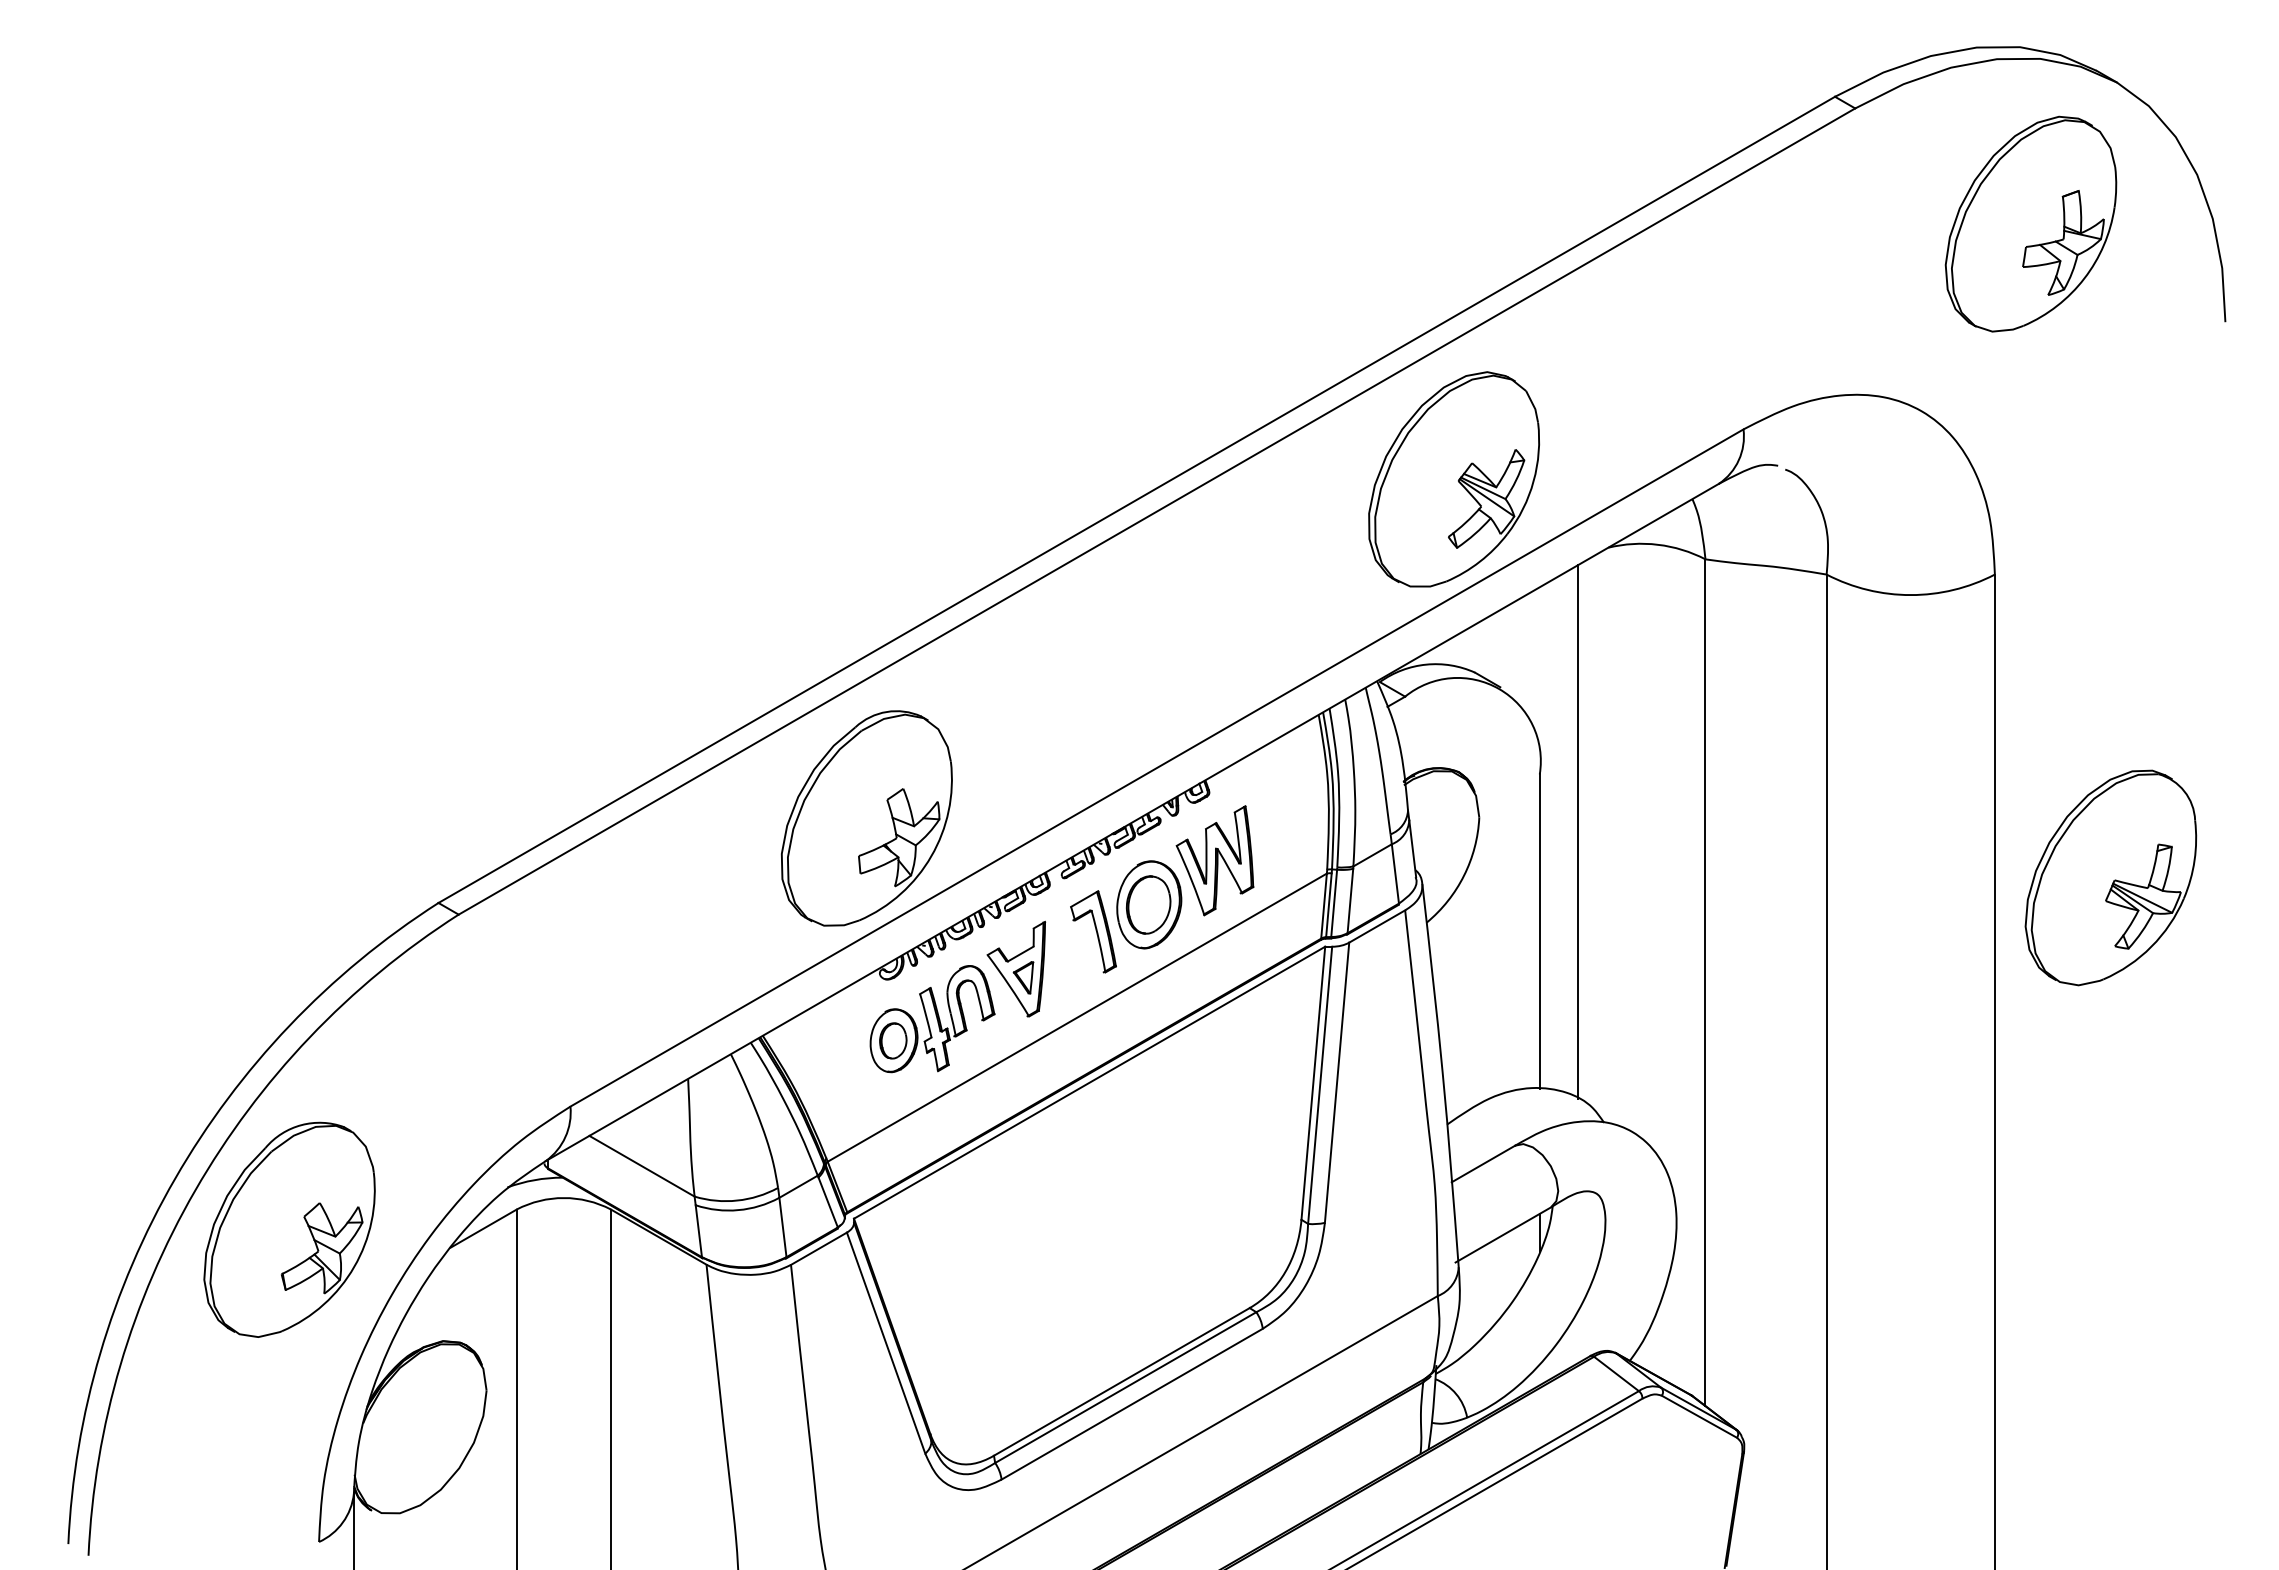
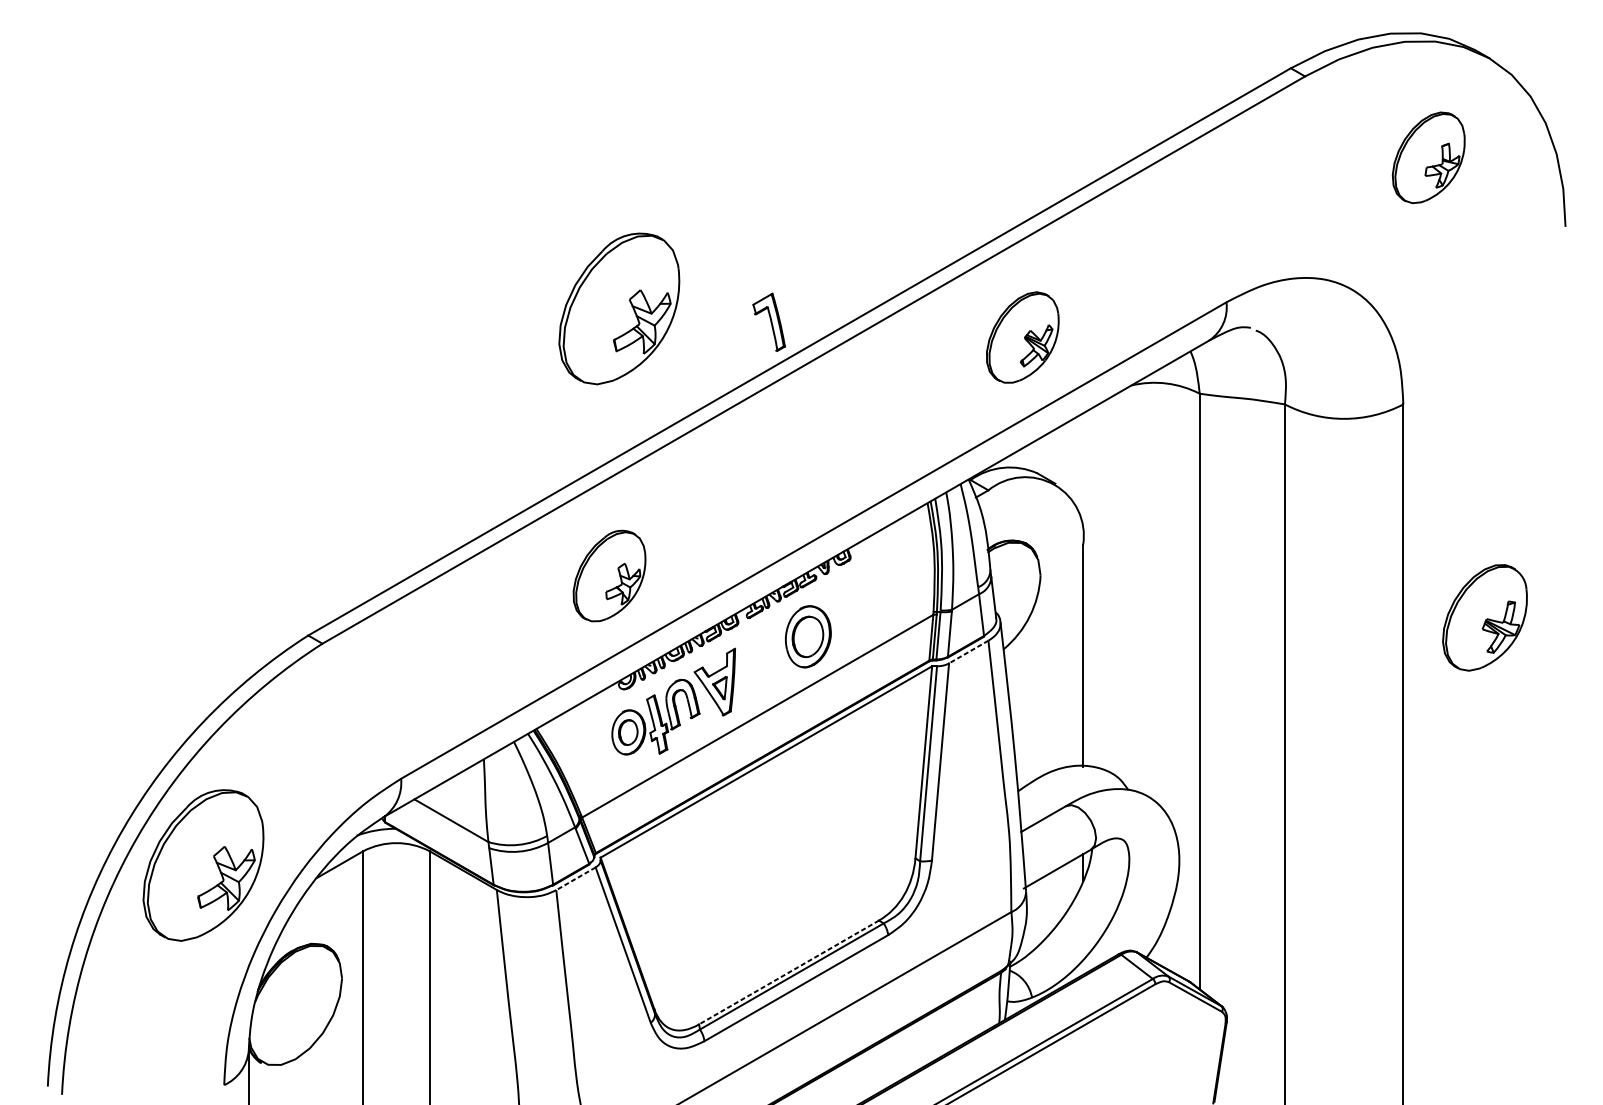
part: (2030, 223) -> (1428, 157), size x0.6
part: (880, 438) -> (619, 308), added
part: (1453, 479) -> (1022, 337), size x0.6
part: (866, 818) -> (609, 576), size x0.6
line: (1577, 832) -> (1109, 585), removed
part: (1214, 860) -> (854, 605), removed
part: (2110, 877) -> (1484, 617), size x0.7
line: (1376, 926) -> (968, 652), solid -> dashed
part: (1093, 931) -> (769, 322), moved
line: (818, 1249) -> (575, 879), solid -> dashed
line: (1121, 1381) -> (788, 972), solid -> dashed

